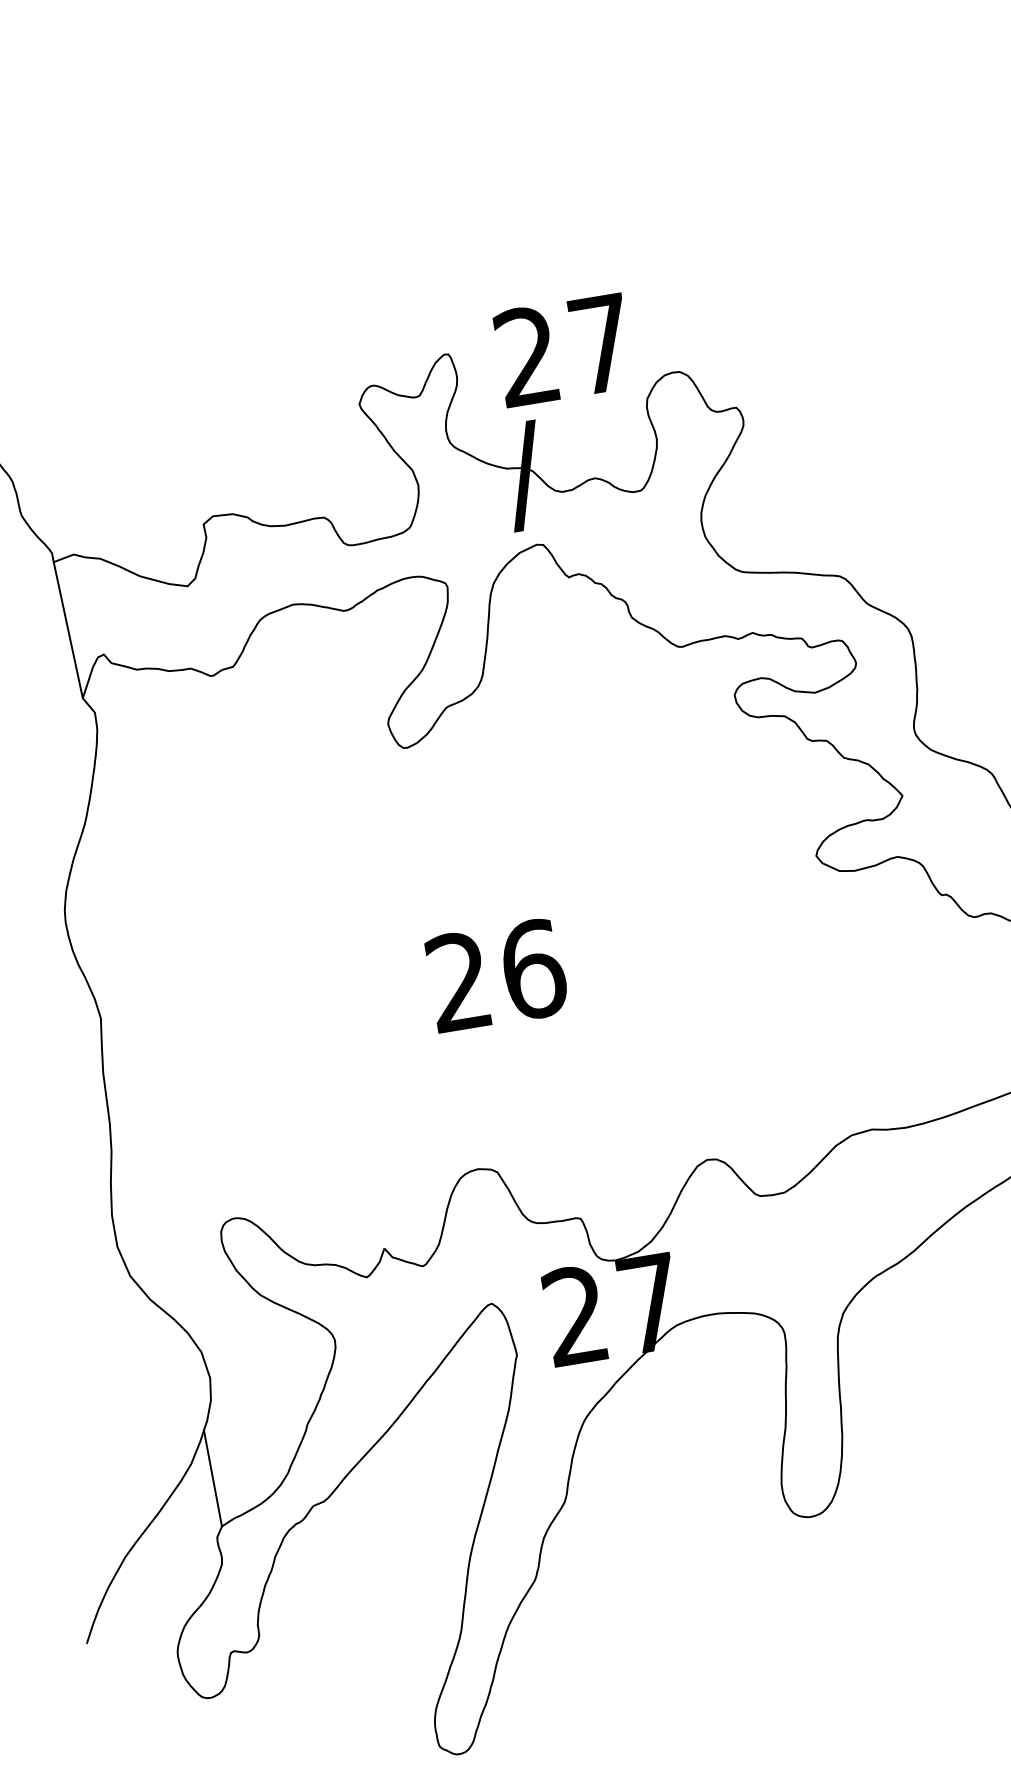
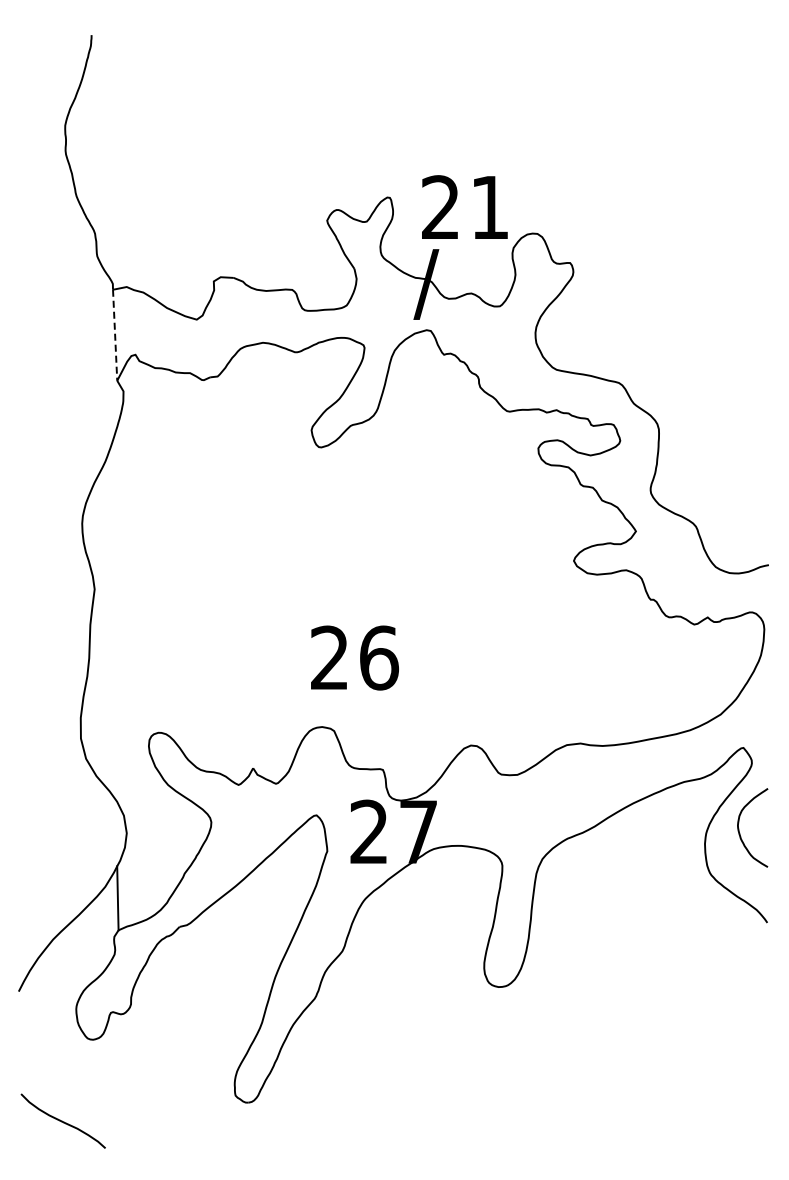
text: (602, 343) -> (490, 207), 27 -> 21
line: (68, 630) -> (115, 335), solid -> dashed
text: (496, 974) -> (354, 657), moved

